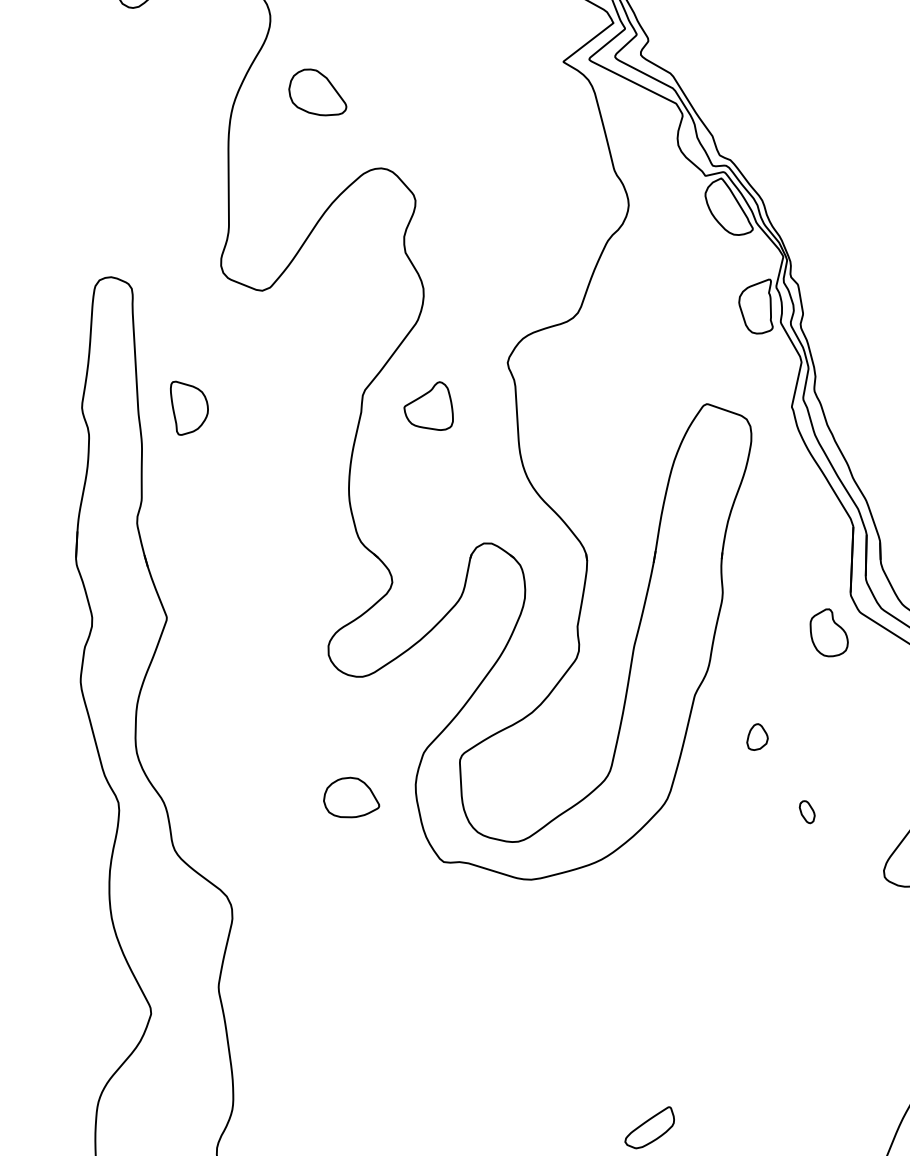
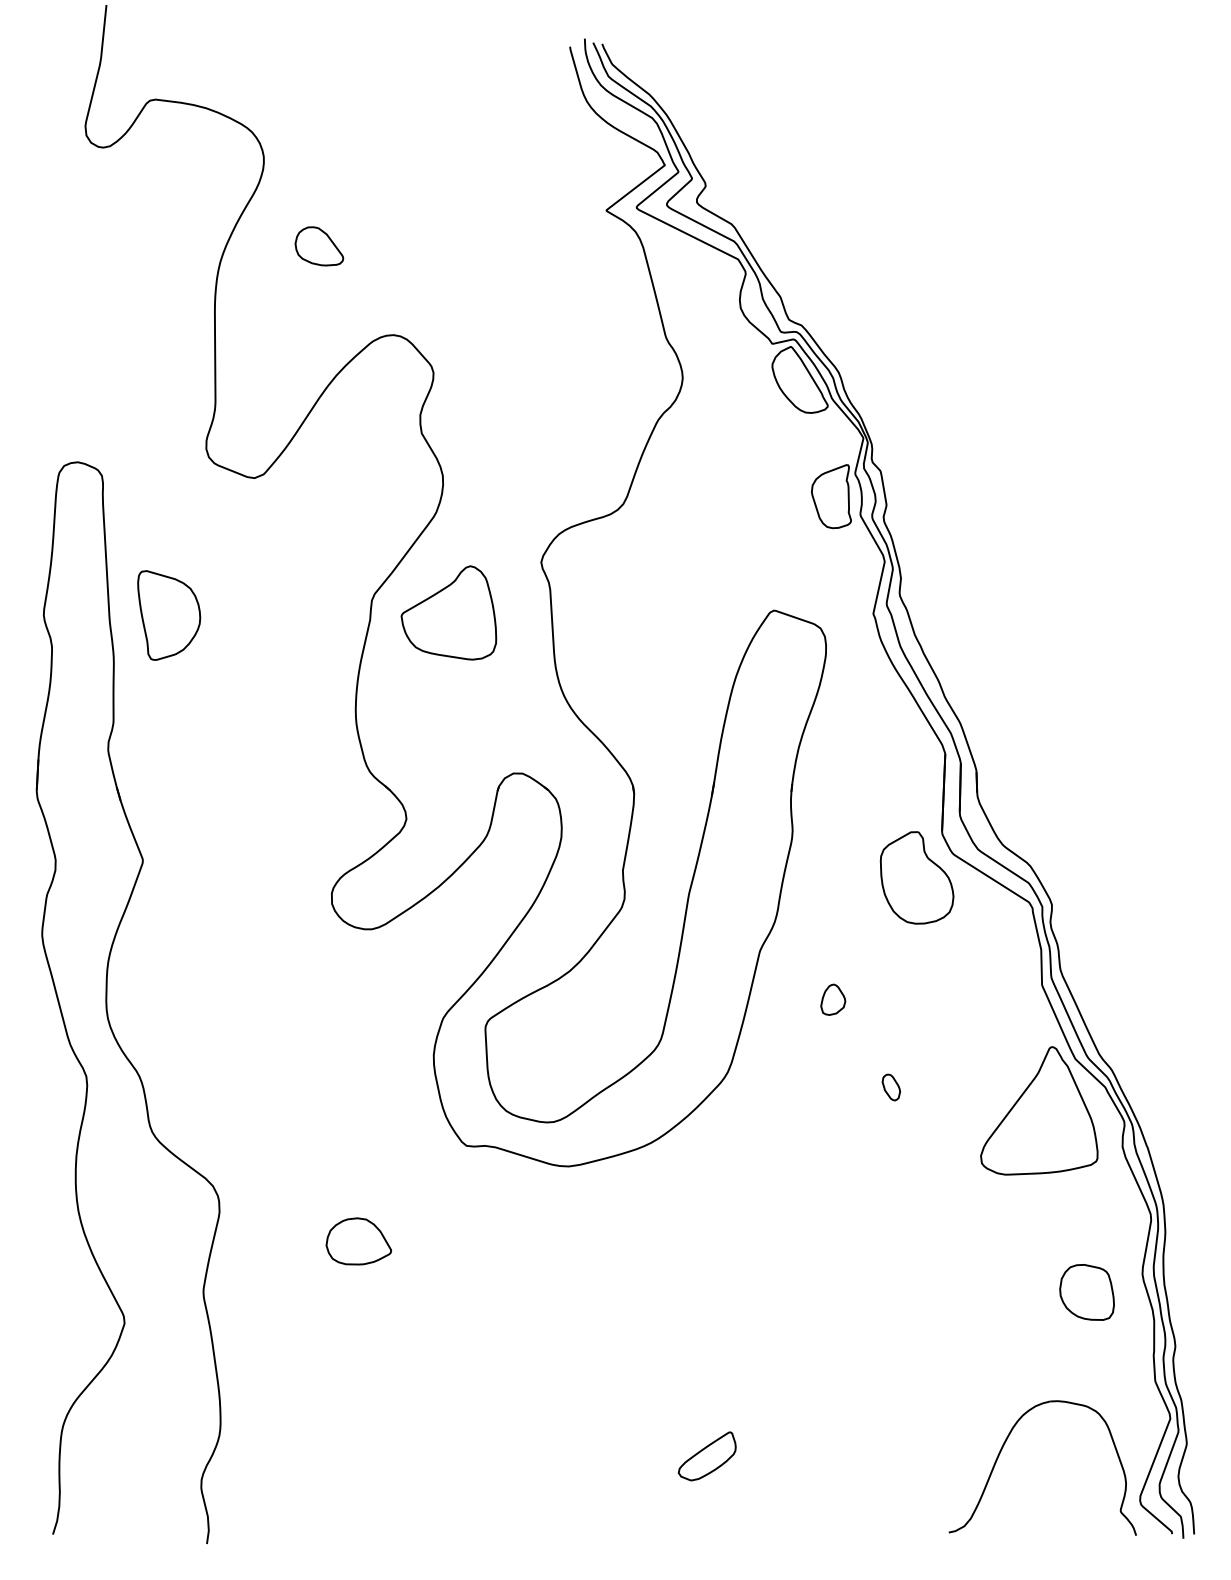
part: (317, 92) -> (319, 246), size x0.71
part: (428, 405) -> (448, 612), size x1.67
part: (189, 408) -> (169, 615), size x1.43
part: (828, 632) -> (916, 877), size x1.67
part: (351, 797) -> (358, 1241), moved

